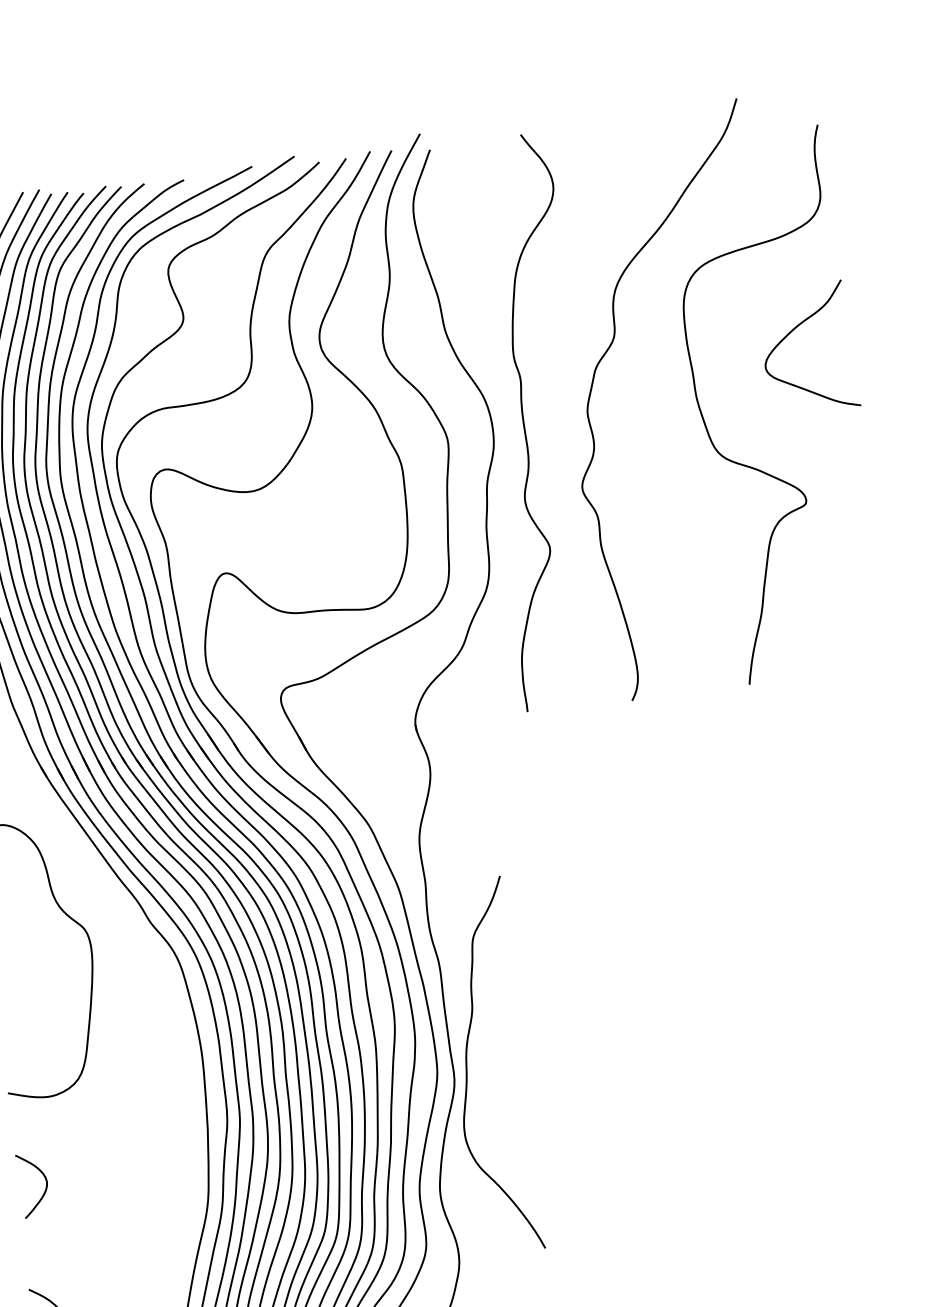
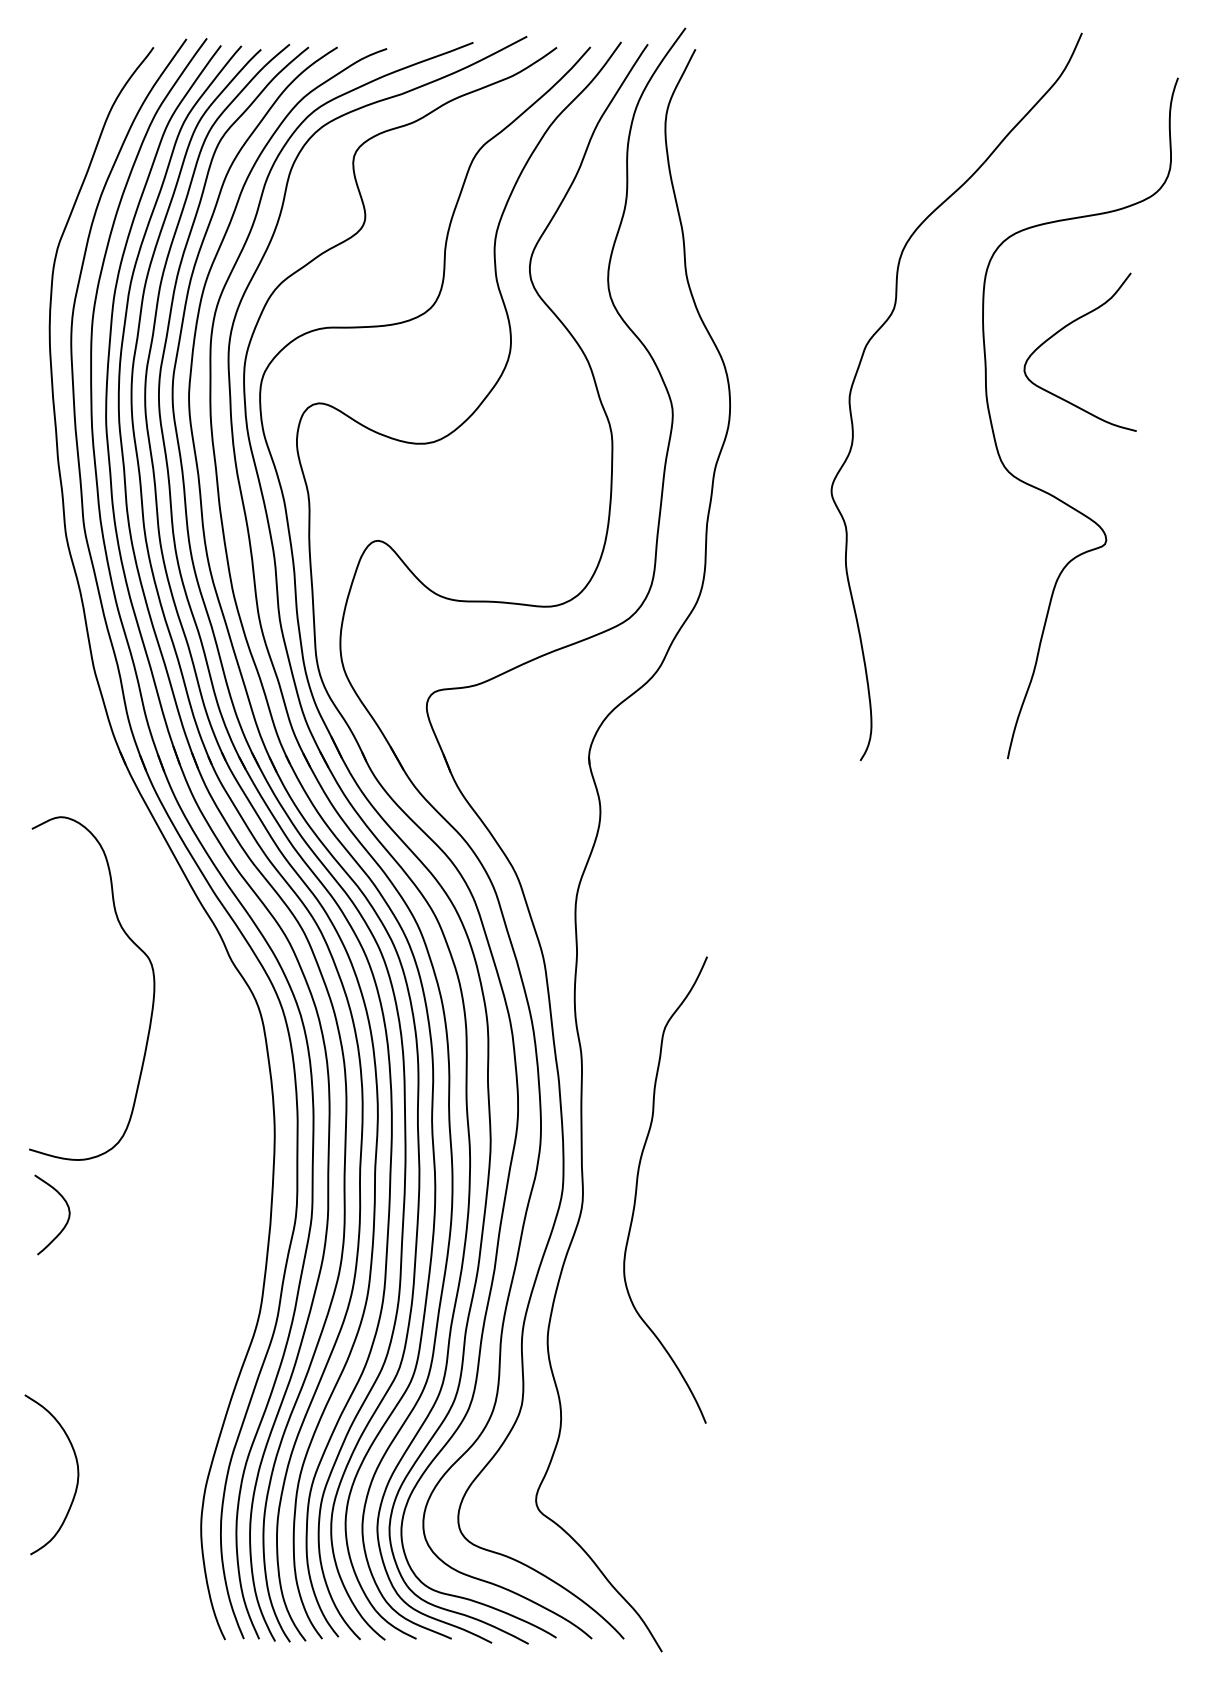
curve: (792, 331) -> (1063, 329), moved
curve: (525, 425) -> (770, 404), removed
curve: (467, 1068) -> (637, 1189), moved
curve: (45, 1189) -> (66, 1221), moved

